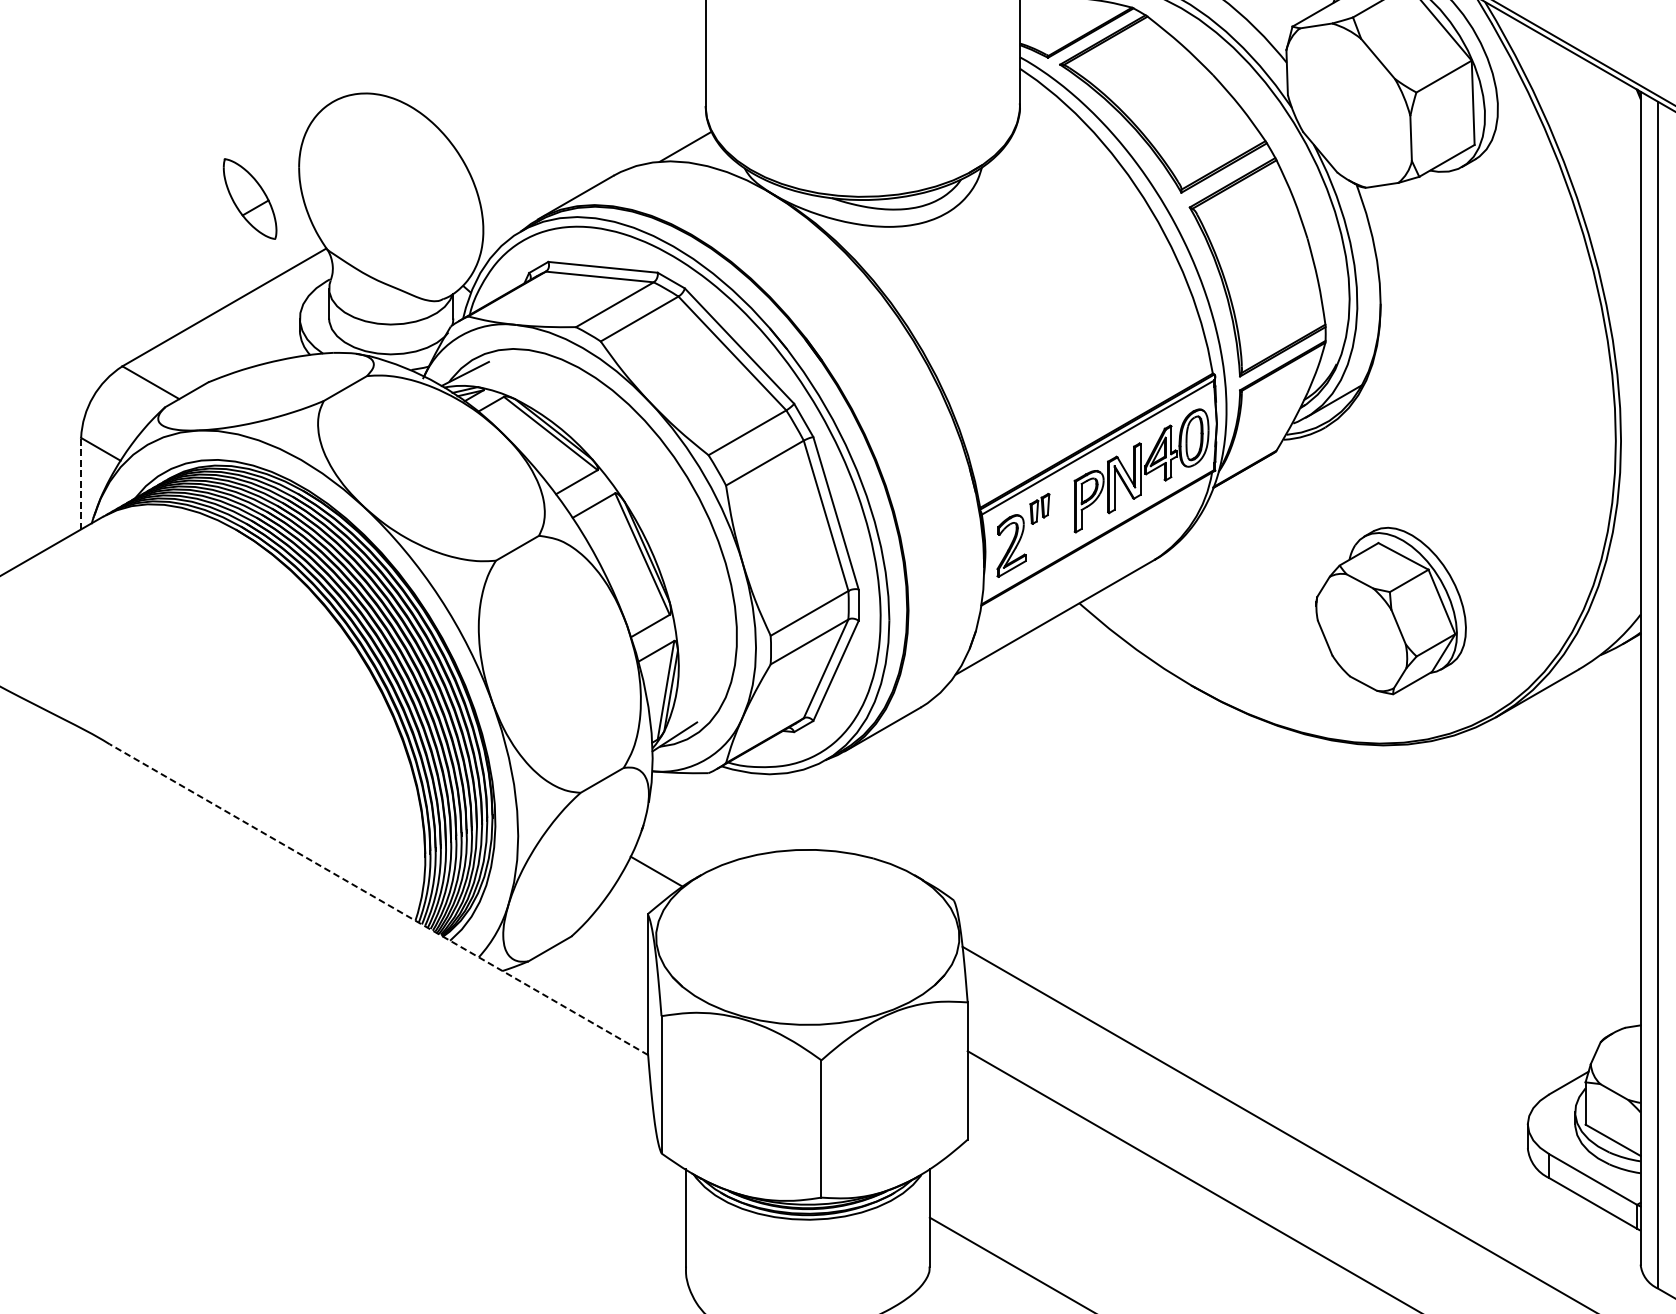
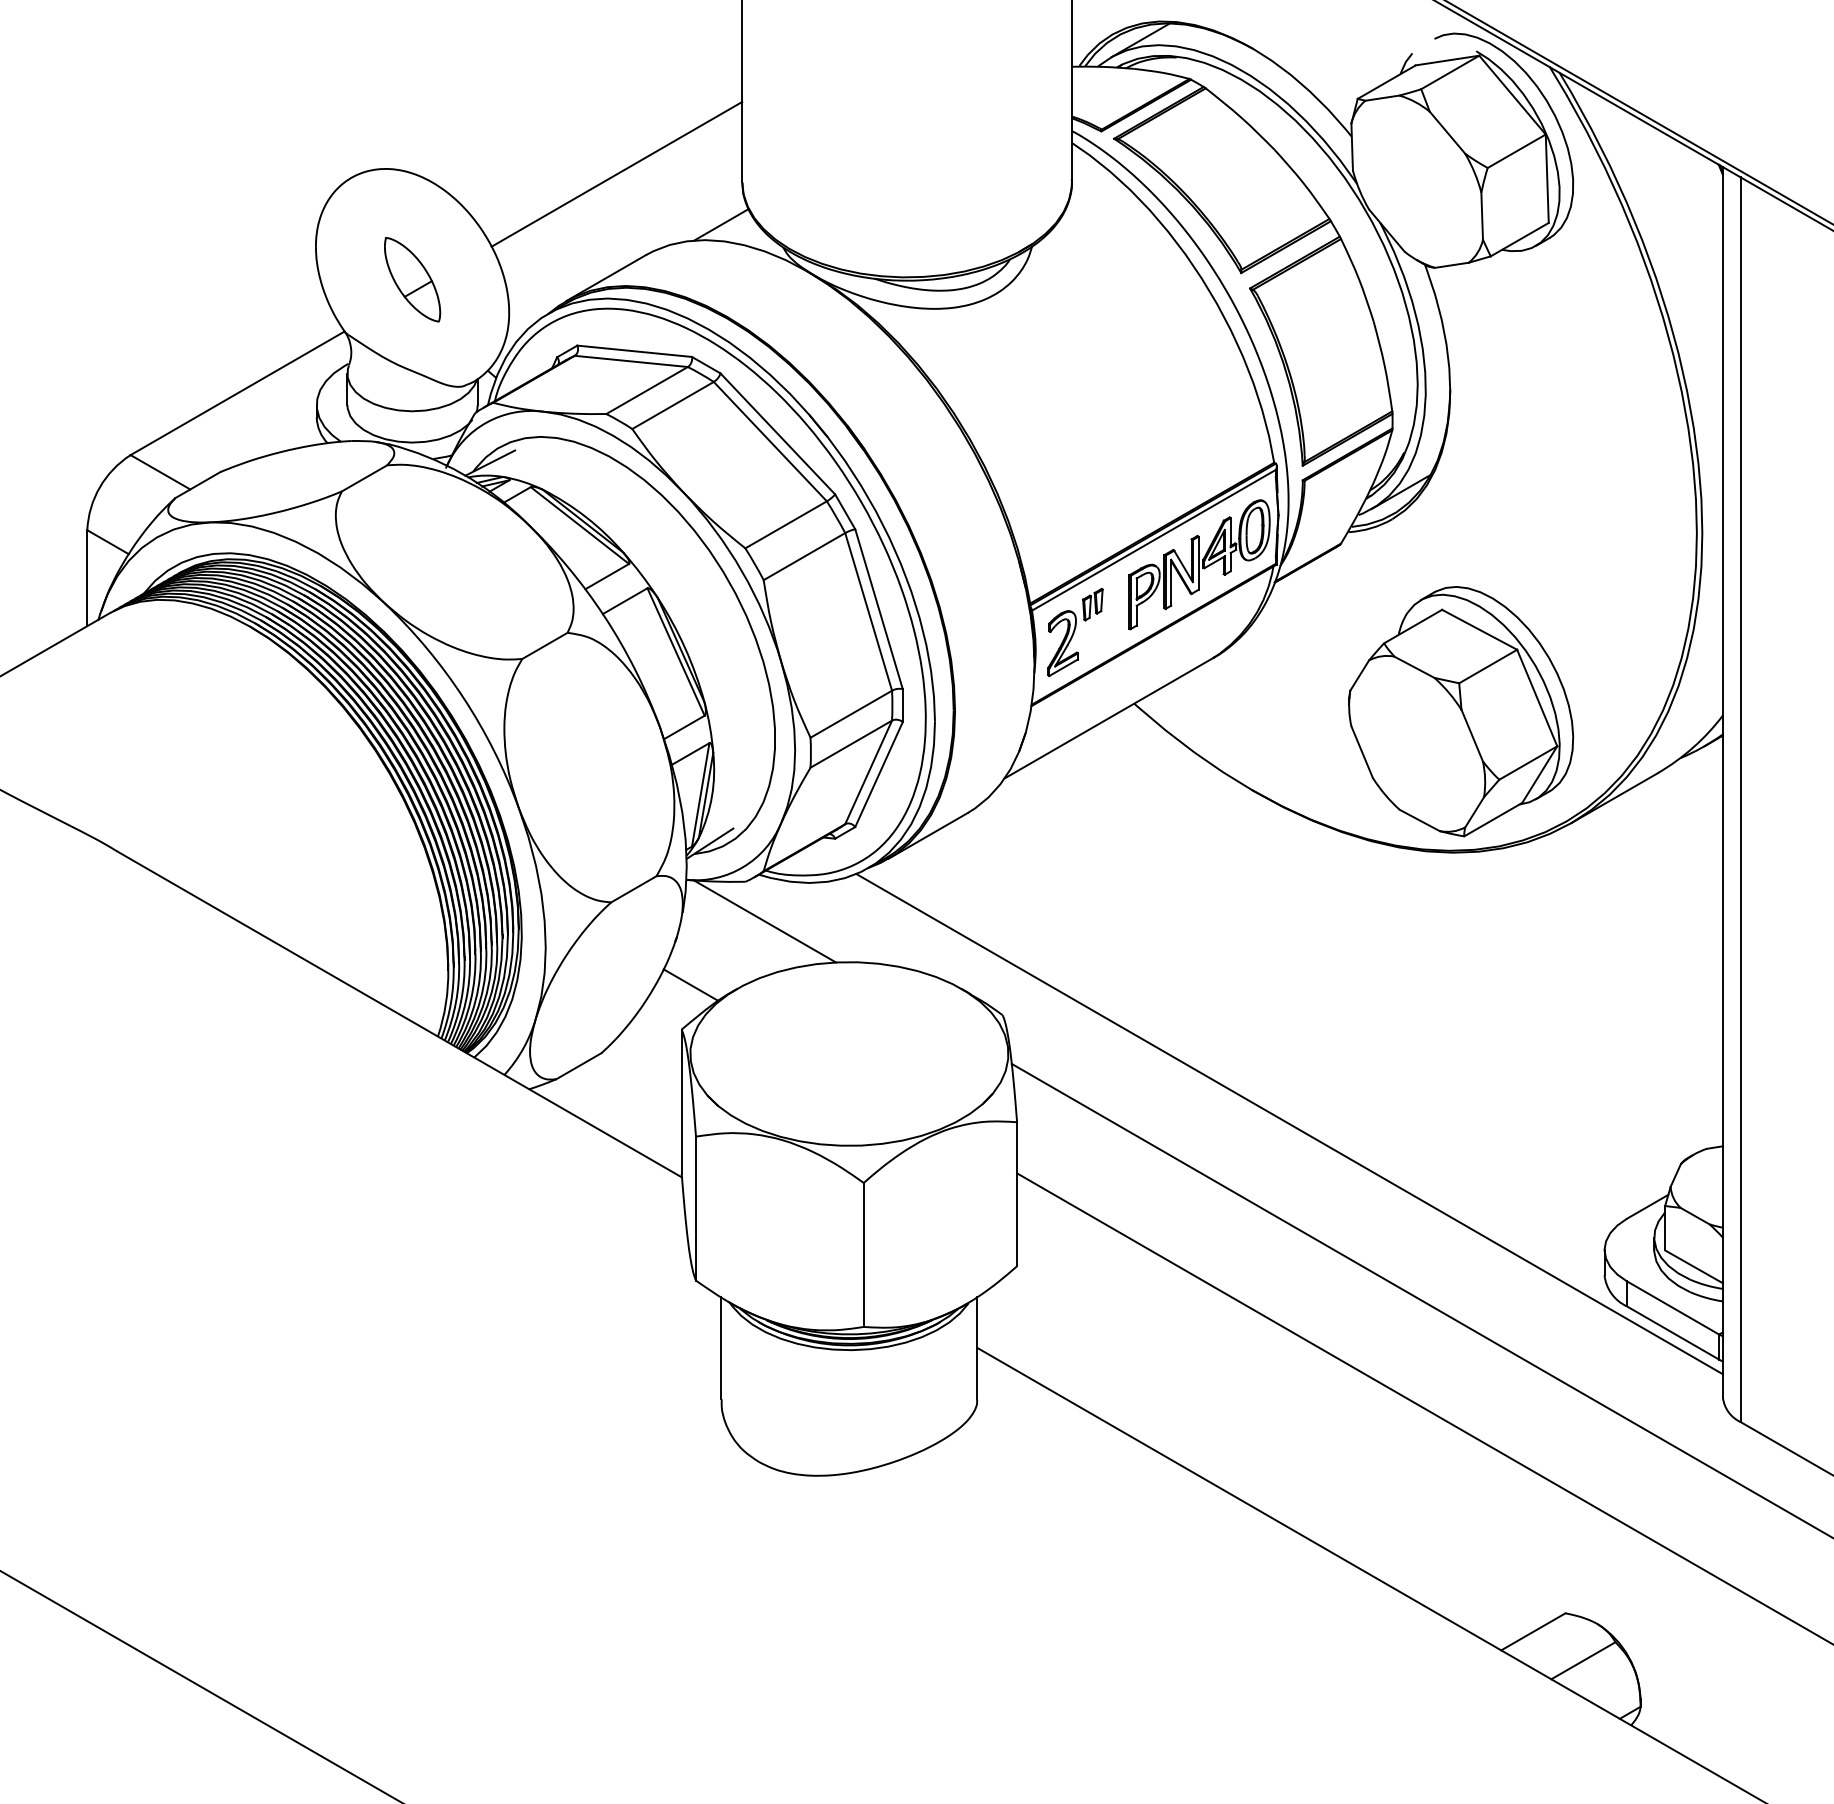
line: (585, 97) -> (616, 173), added
part: (250, 198) -> (412, 279), moved
line: (81, 483) -> (87, 577), dashed -> solid
part: (1391, 610) -> (1461, 711), size x1.43
line: (726, 811) -> (764, 921), added
line: (378, 899) -> (399, 1014), dashed -> solid
line: (1227, 1004) -> (1289, 1124), added

